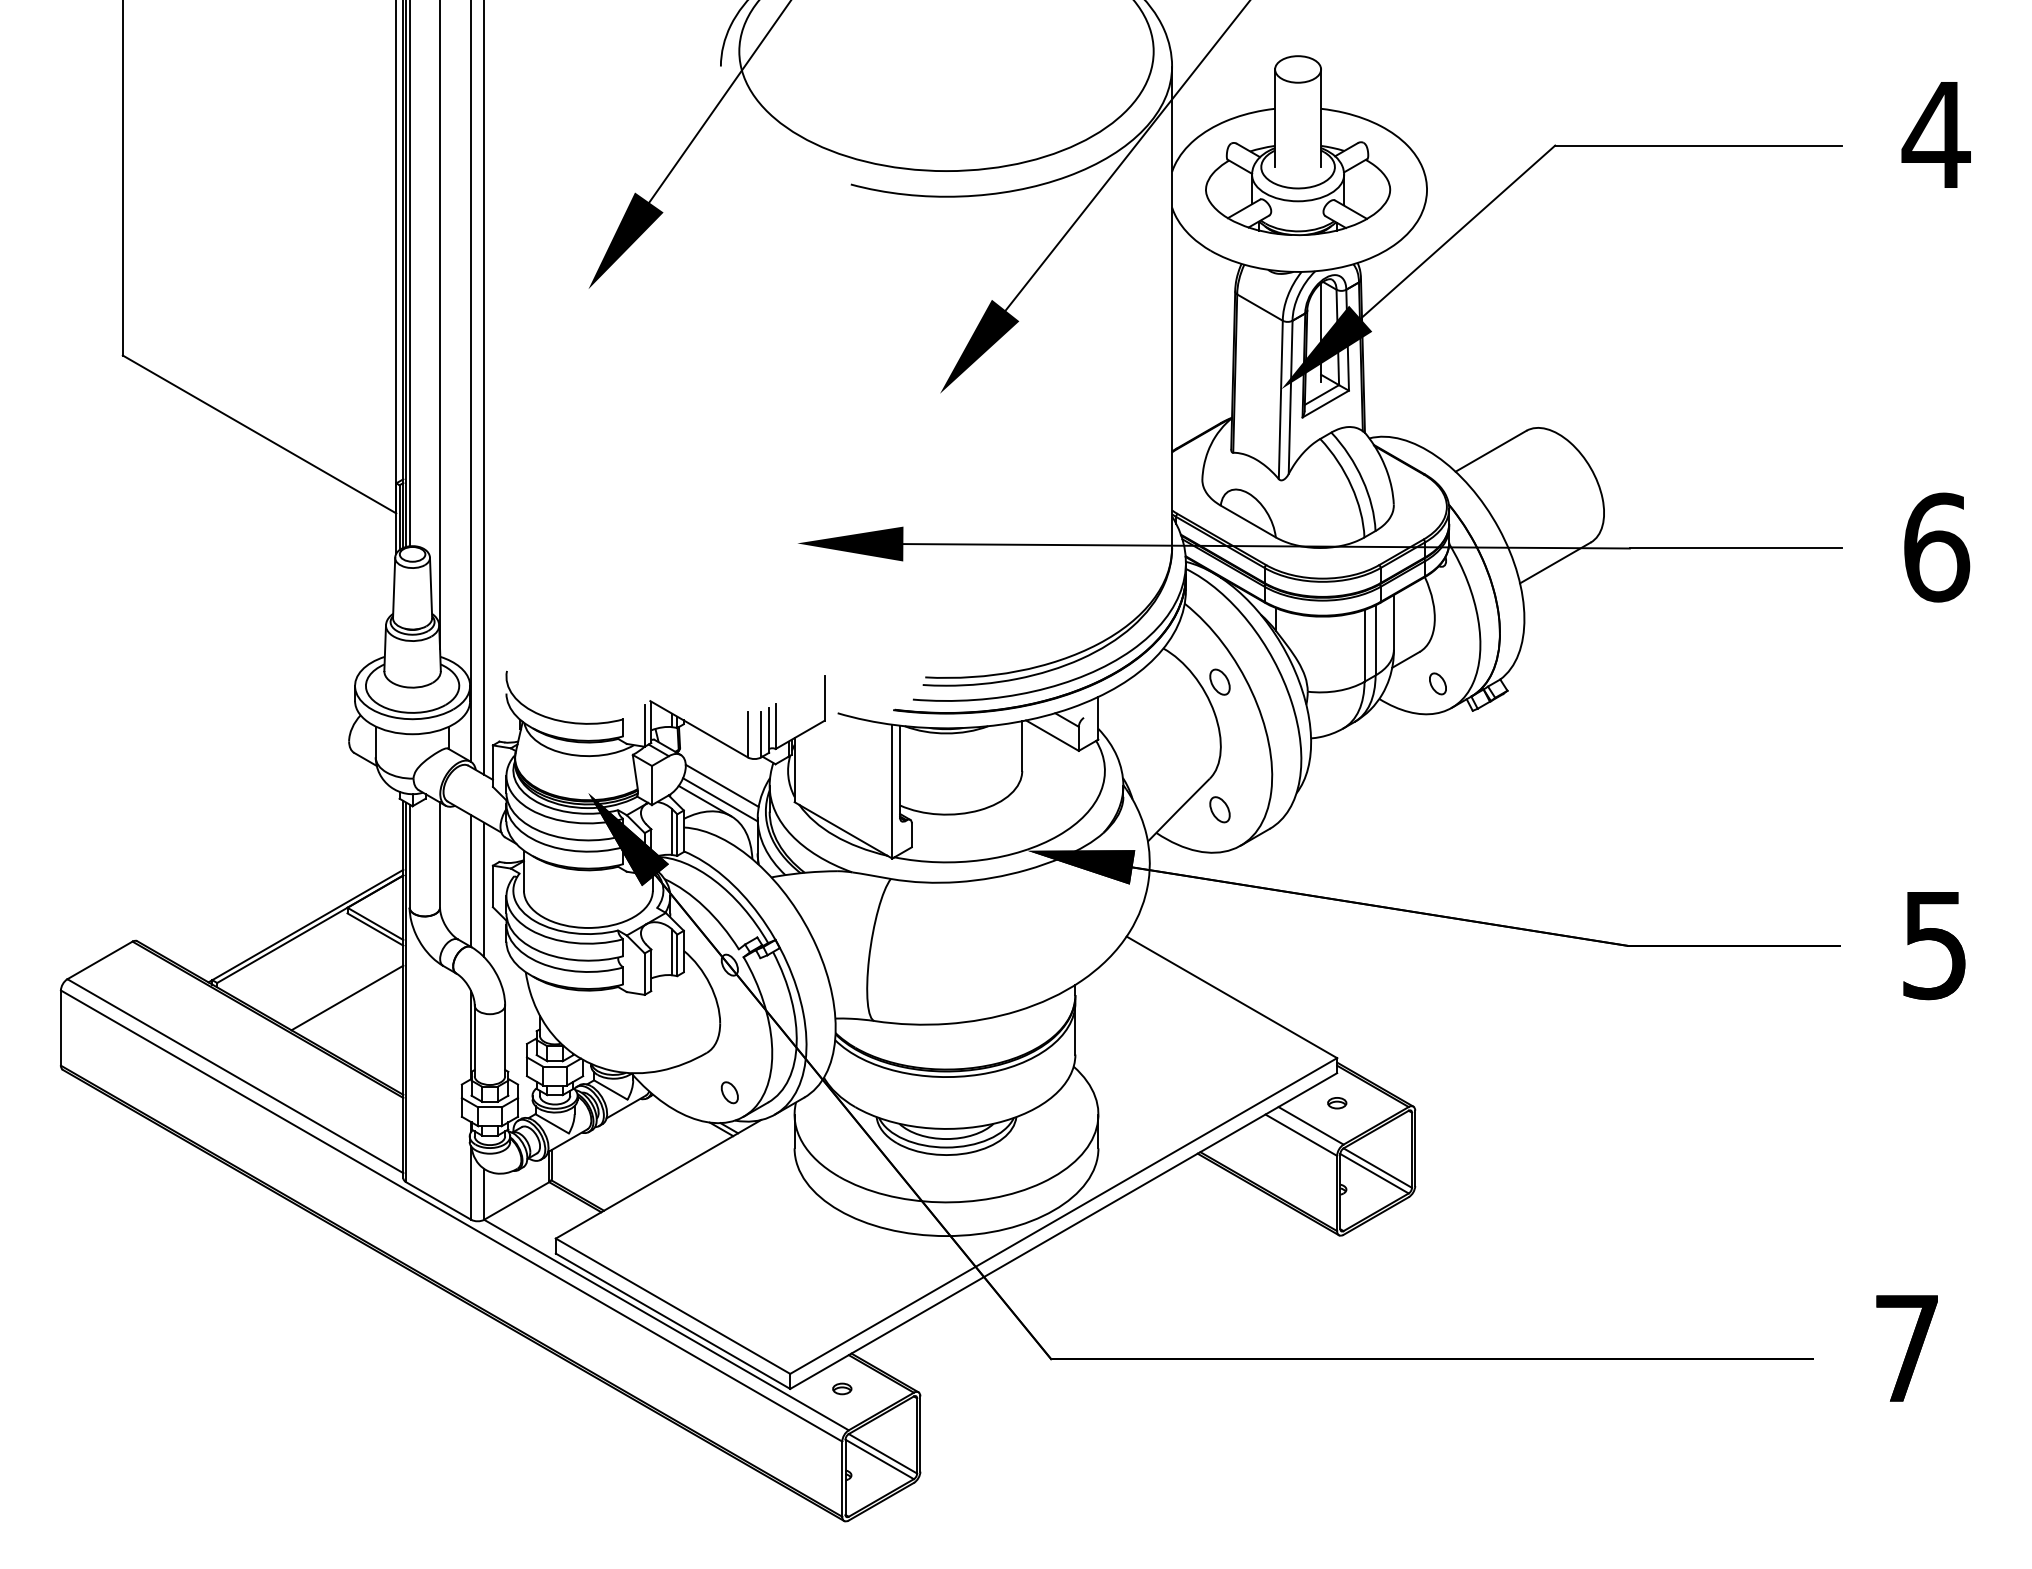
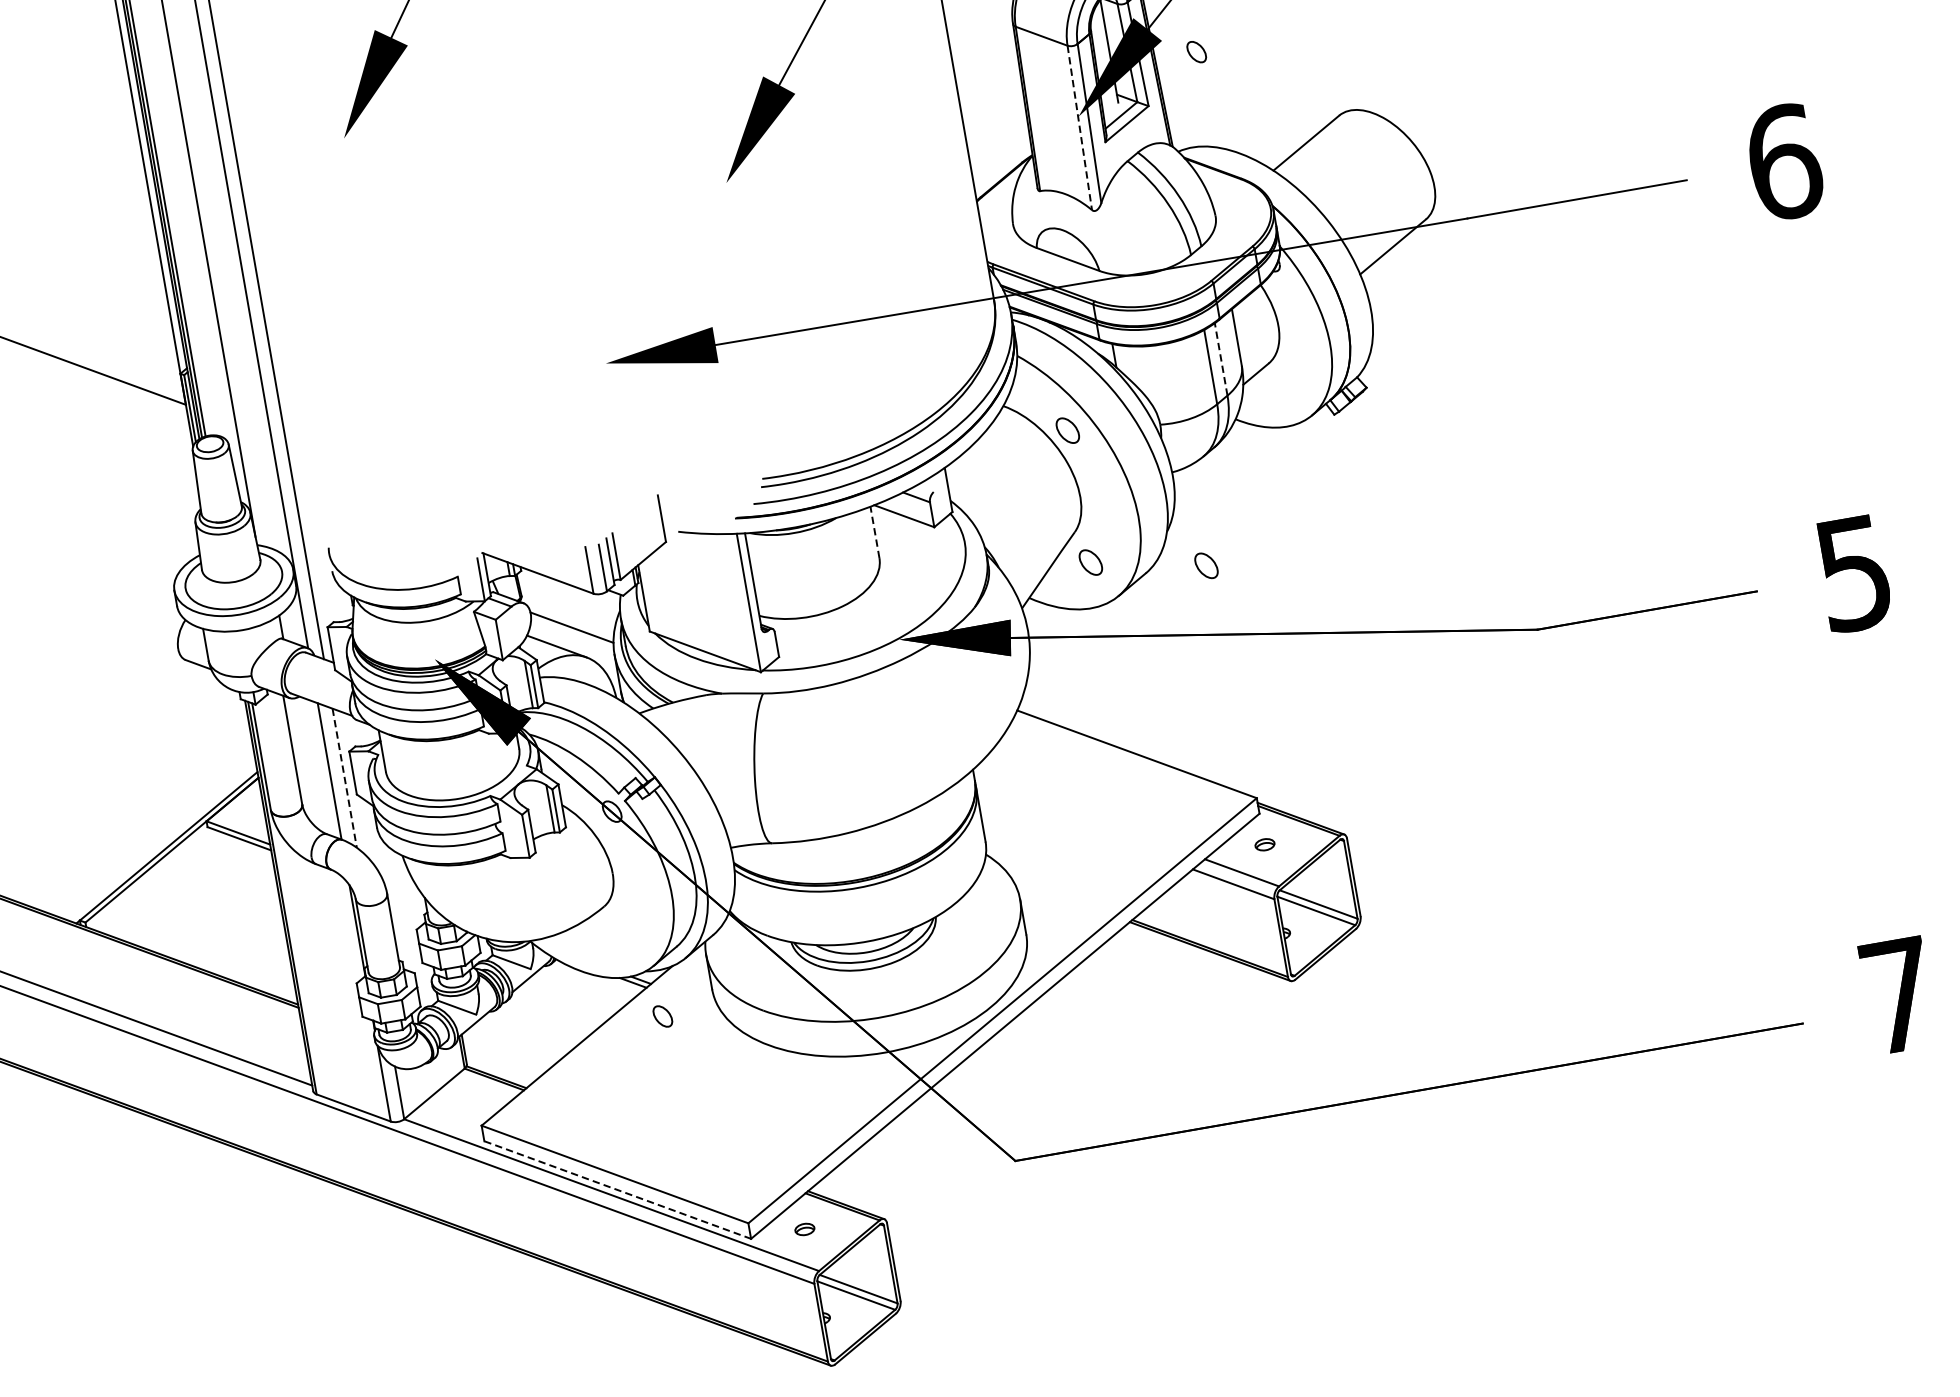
line: (1280, 400) -> (1079, 128), solid -> dashed
line: (1375, 639) -> (1220, 358), solid -> dashed
part: (1437, 683) -> (1196, 51), moved
line: (1022, 746) -> (875, 532), solid -> dashed
line: (720, 799) -> (572, 642), removed
part: (1327, 831) -> (1205, 565), added
line: (484, 890) -> (345, 778), solid -> dashed
line: (347, 997) -> (222, 914), removed
part: (729, 1092) -> (662, 1016), moved
line: (673, 1321) -> (618, 1190), solid -> dashed

